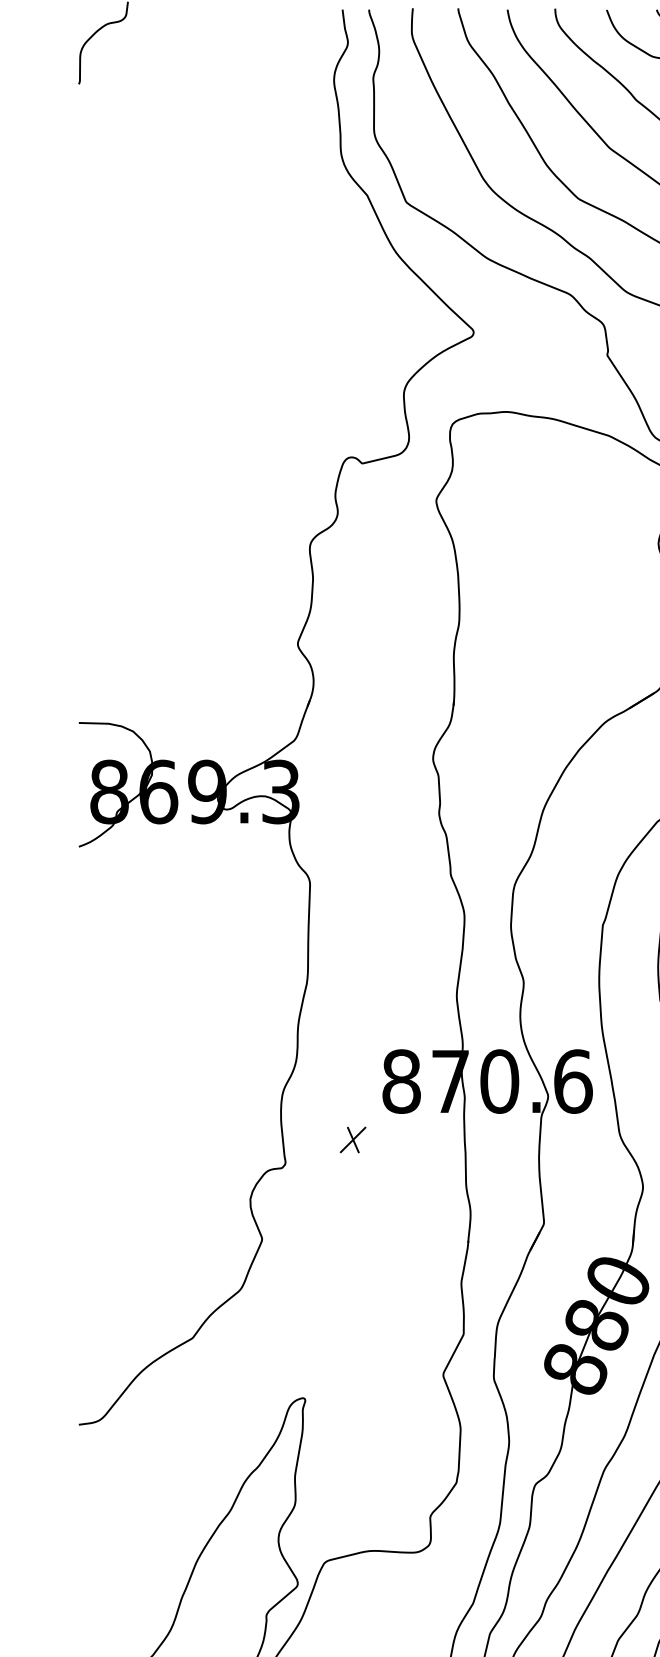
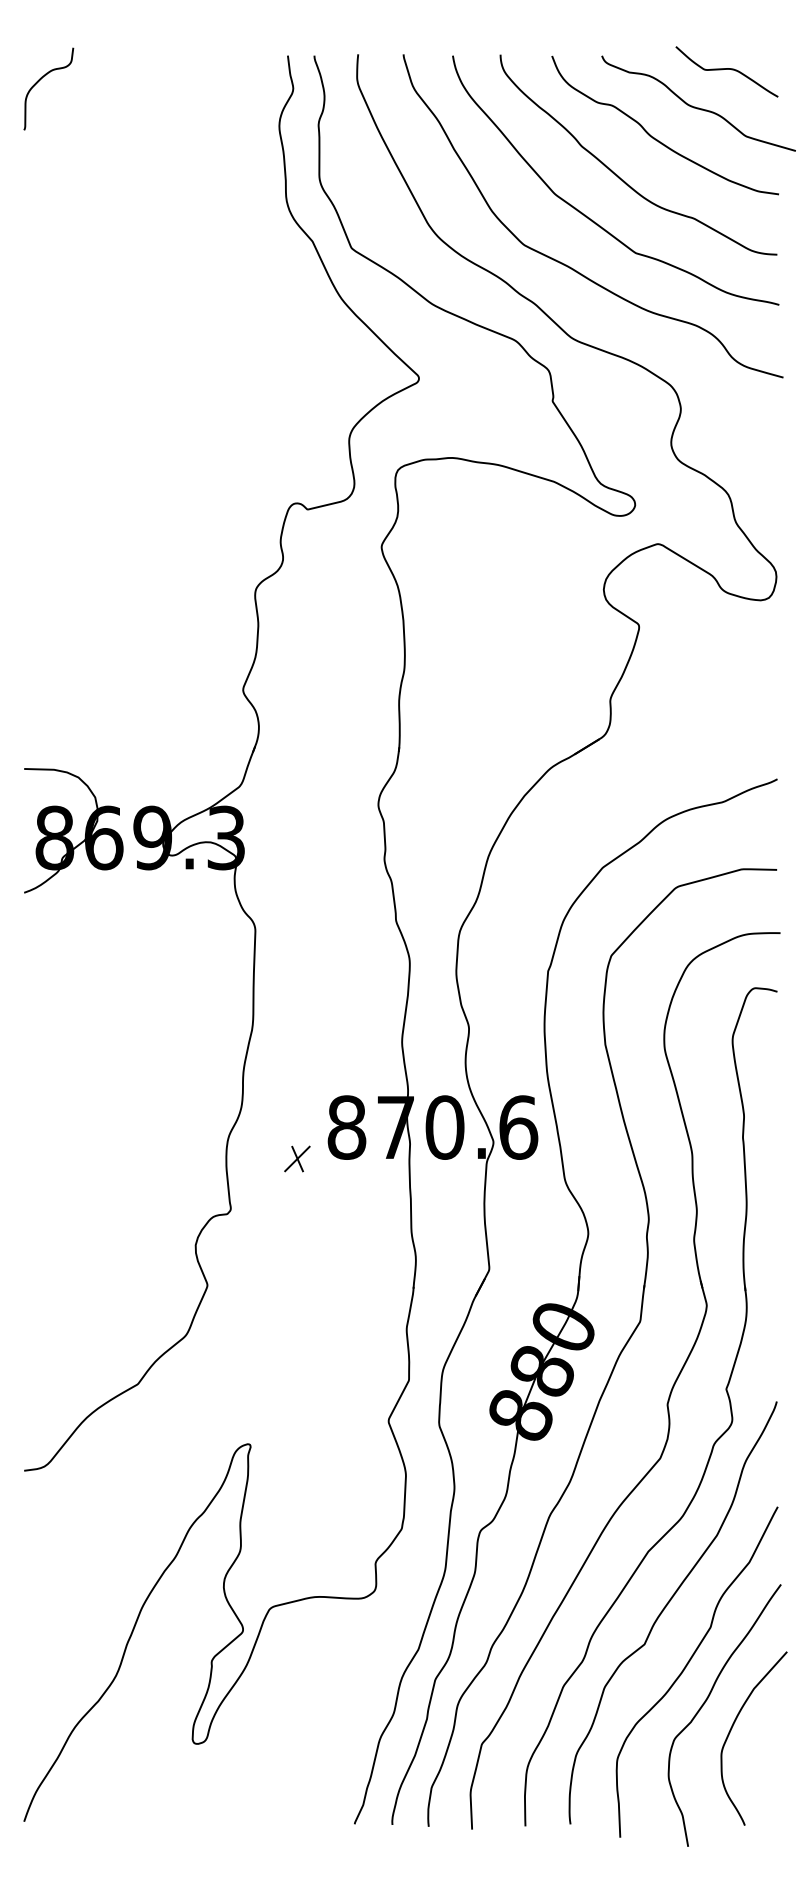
part: (353, 1139) -> (297, 1158), moved

